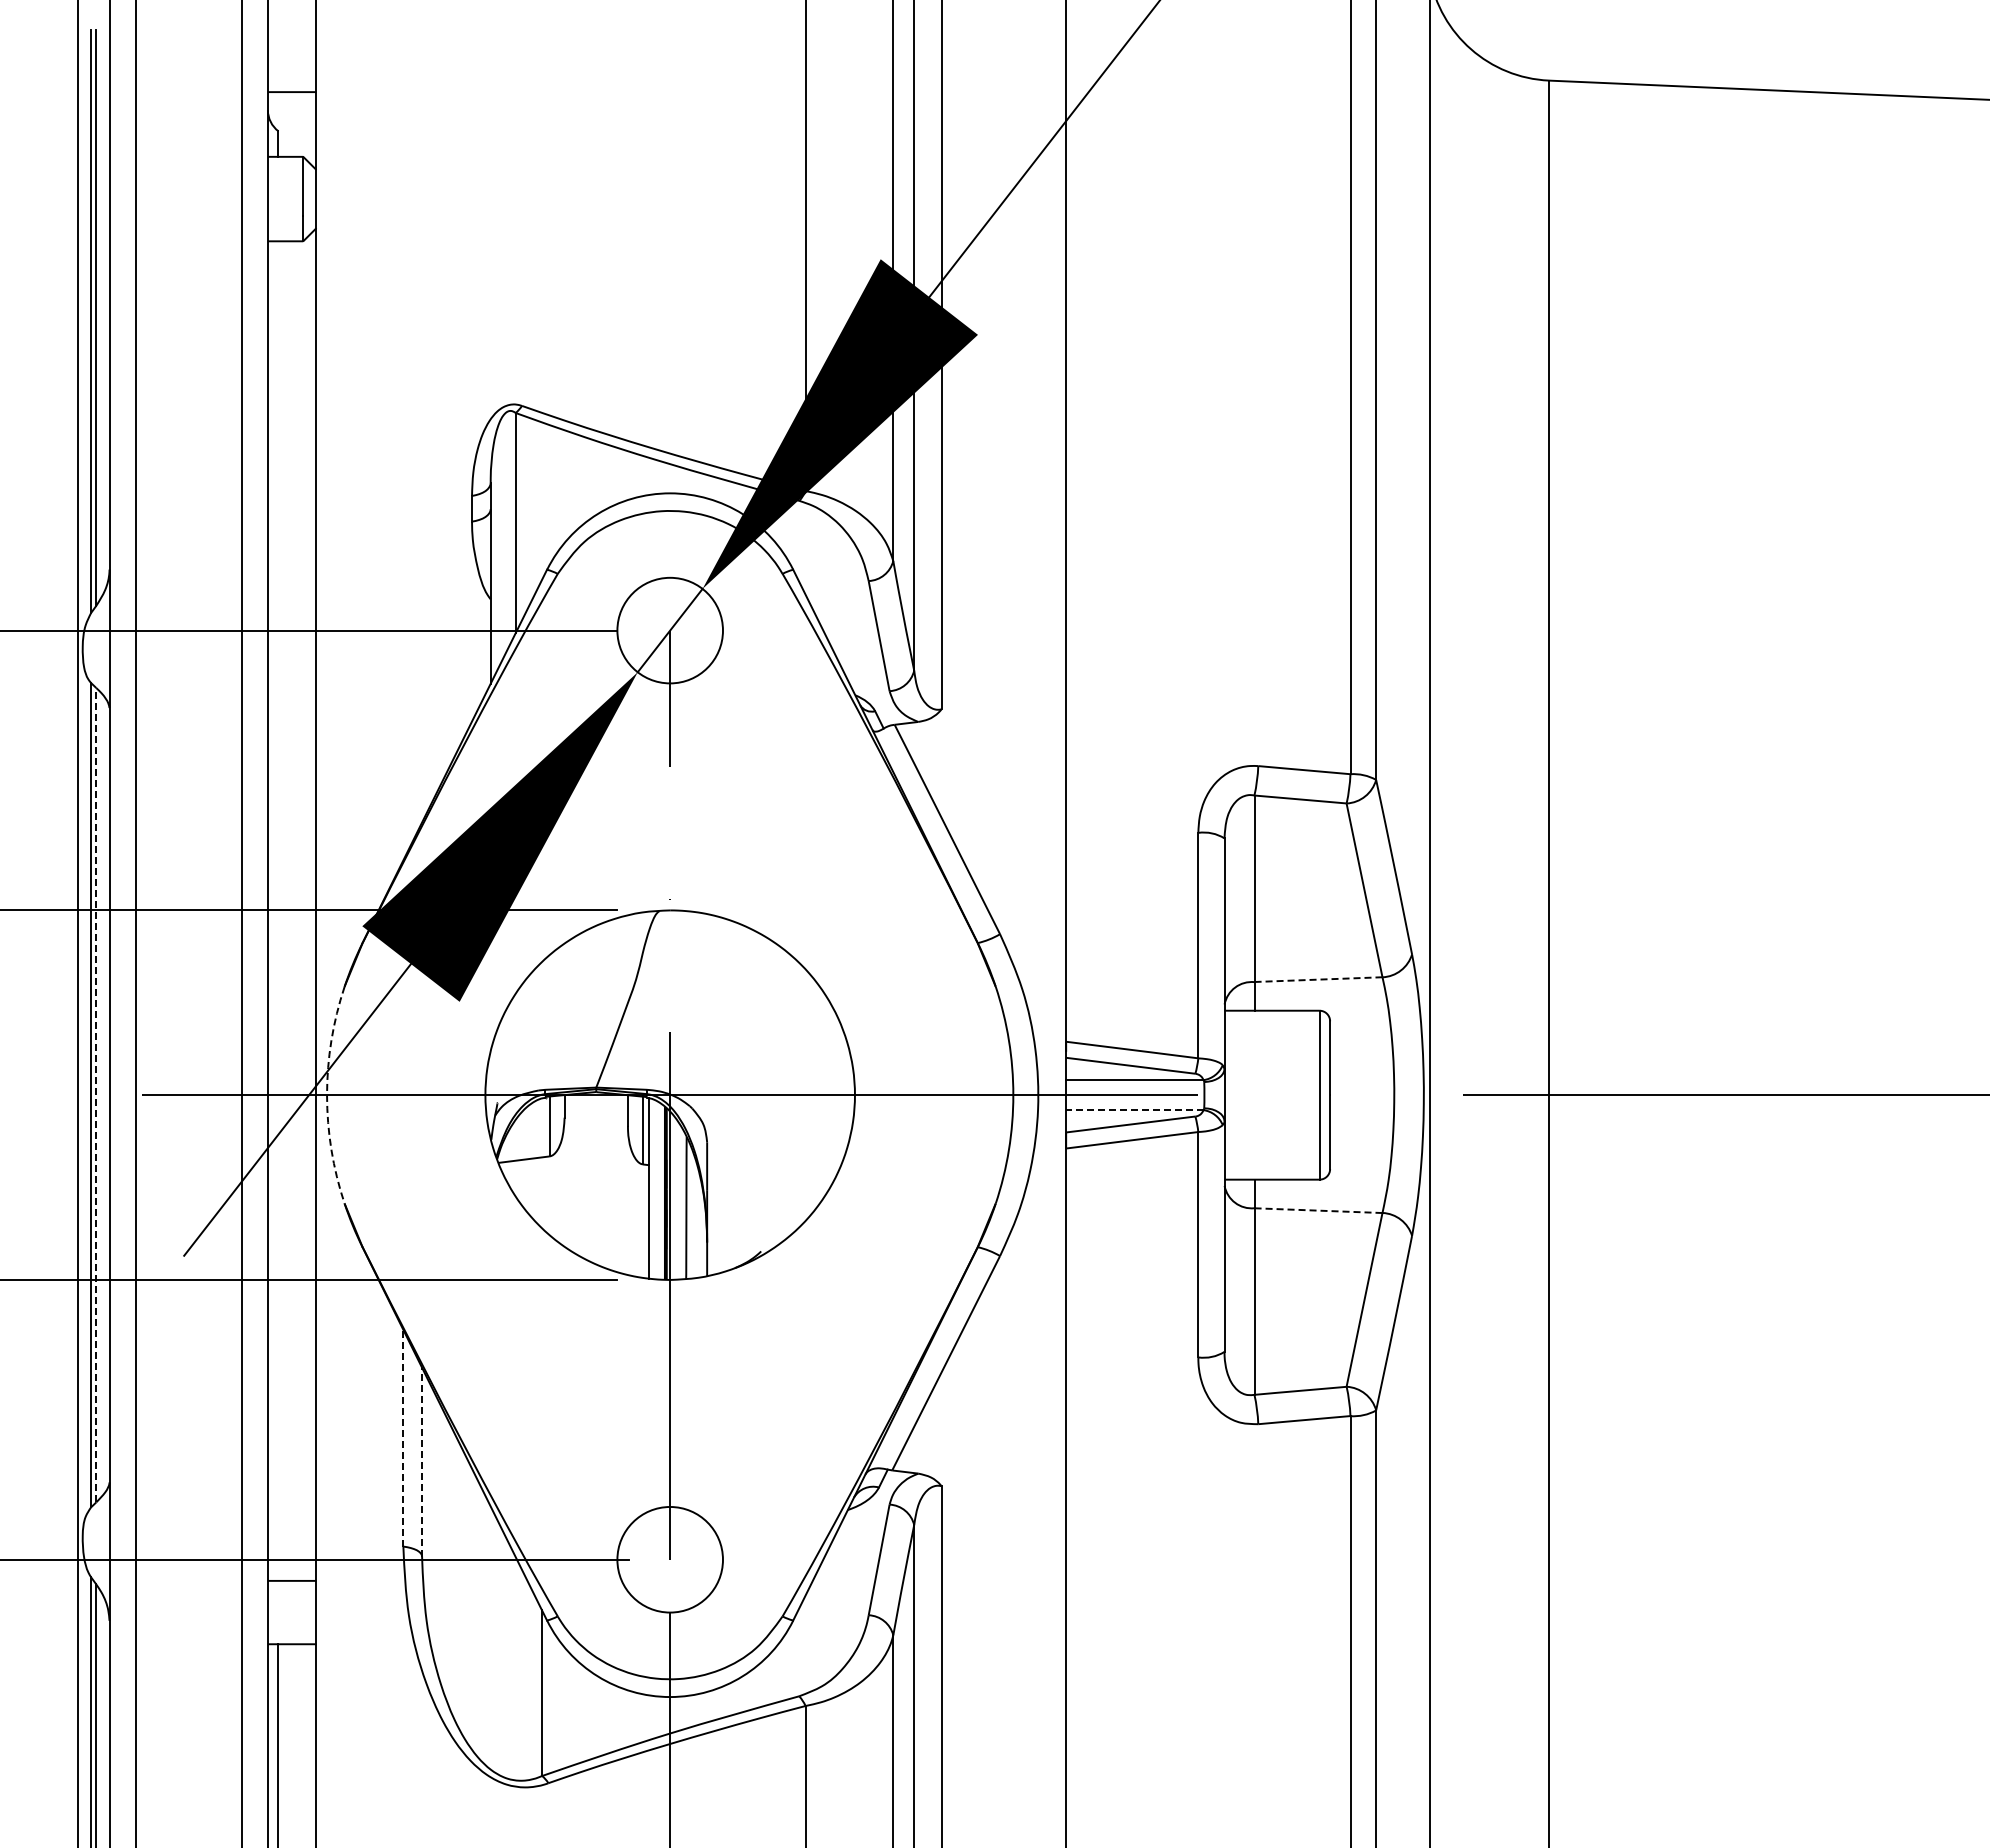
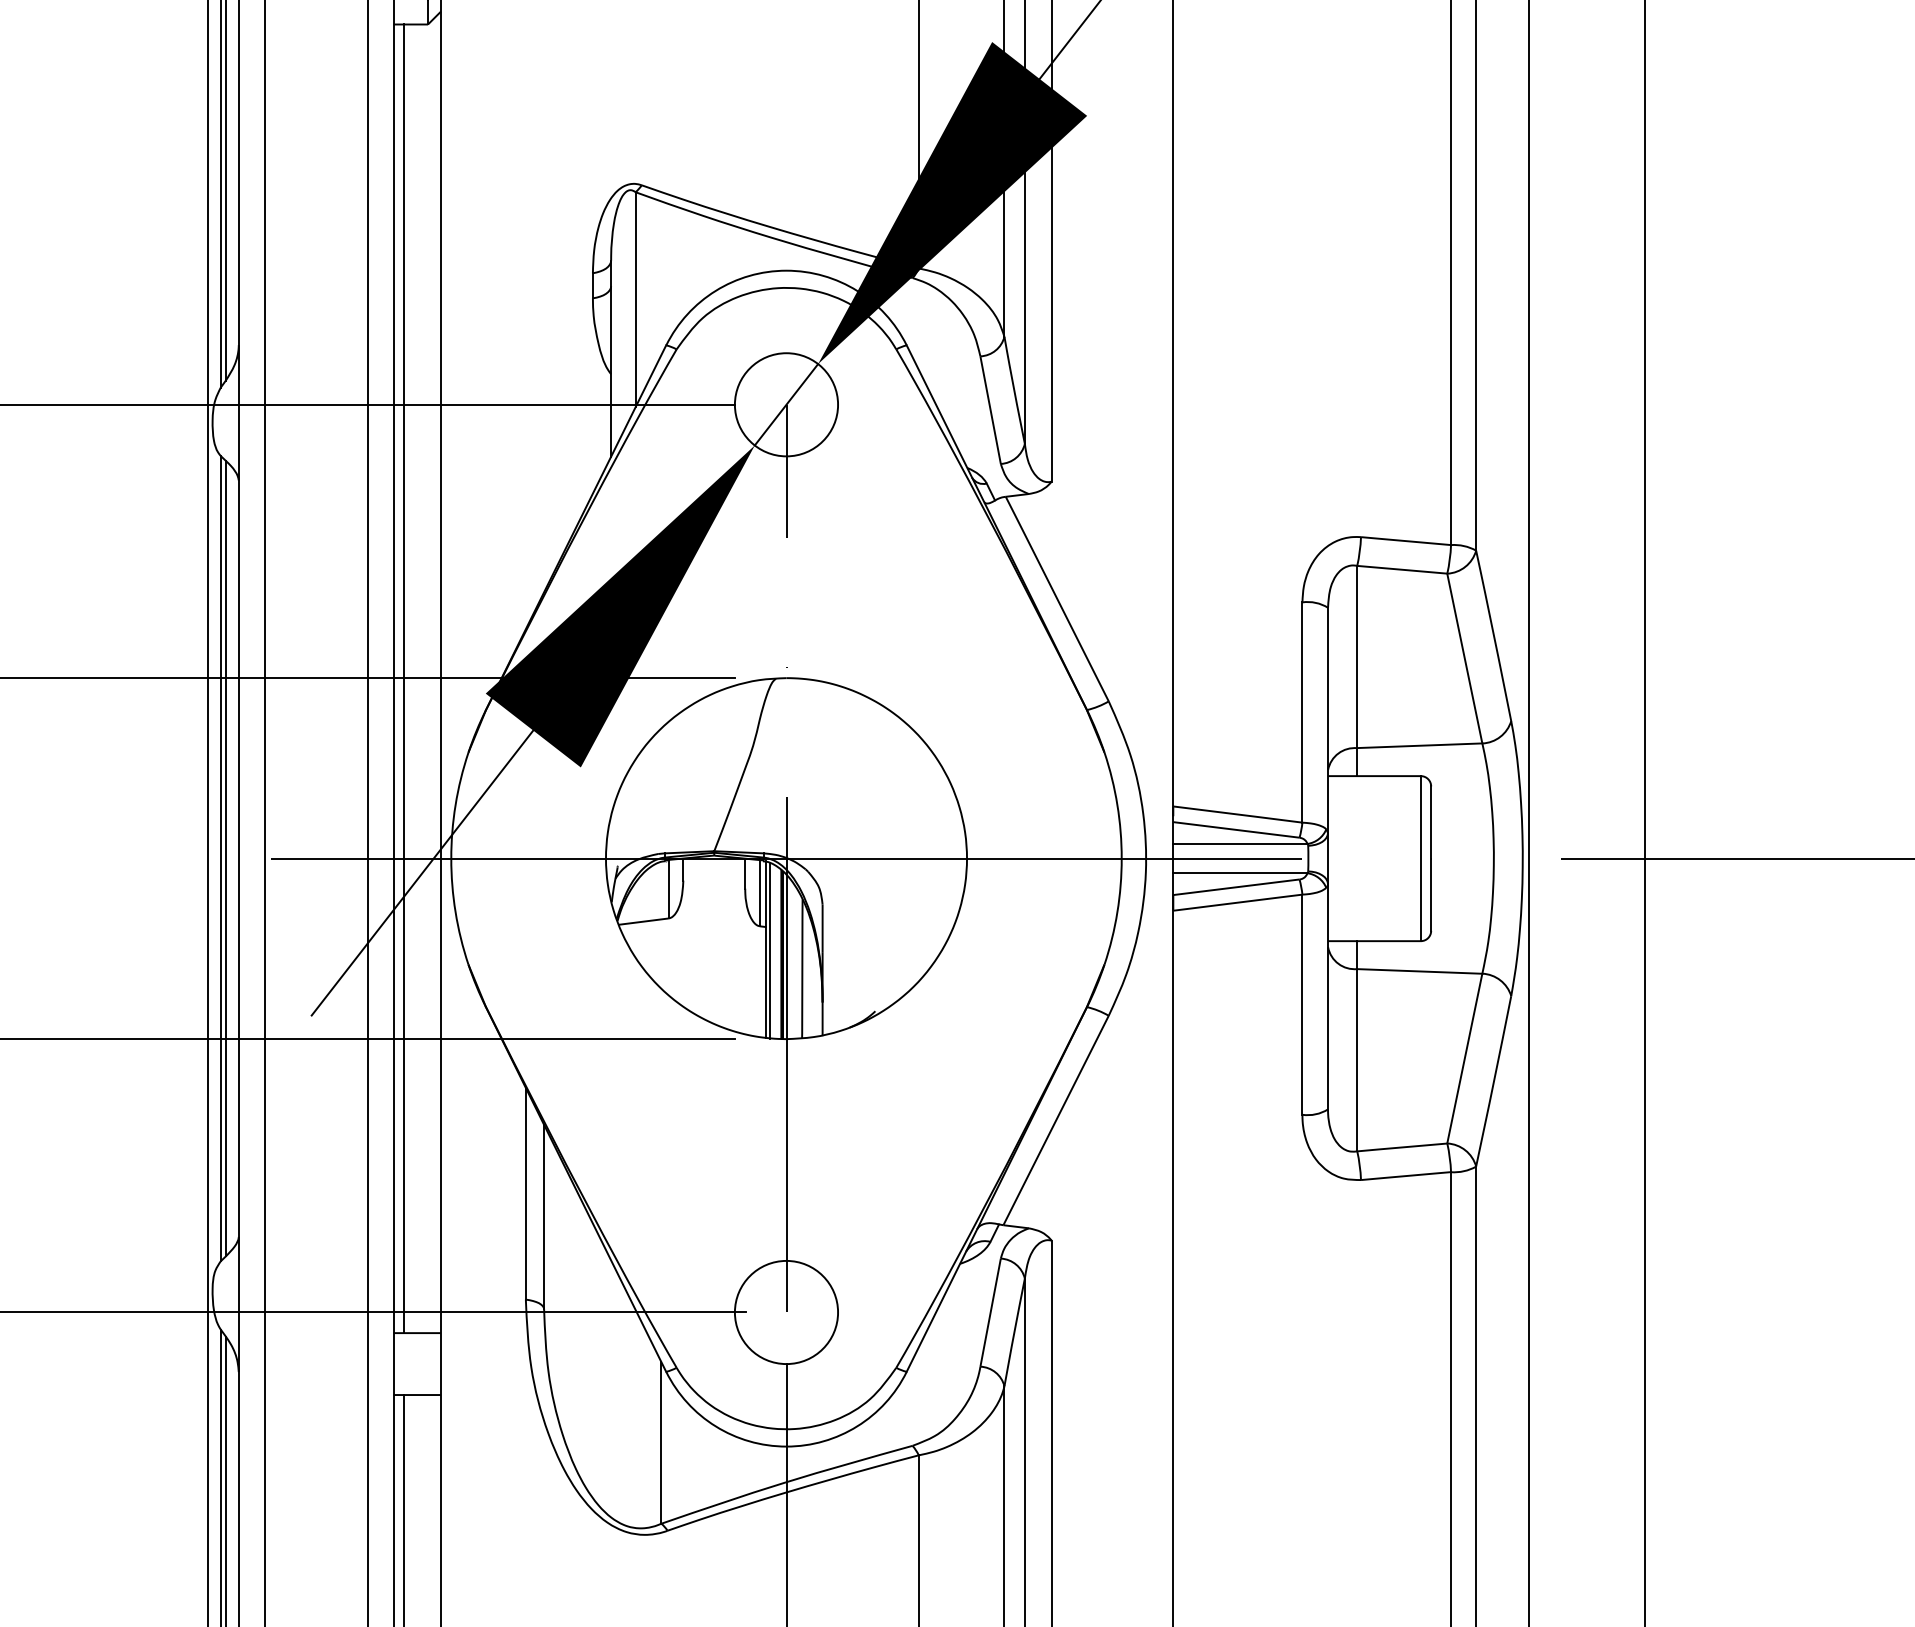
line: (278, 910) -> (403, 678), added
line: (1318, 979) -> (1419, 745), dashed -> solid
line: (96, 1094) -> (226, 857), dashed -> solid
arc: (327, 1095) -> (451, 858), dashed -> solid
line: (1134, 1110) -> (1240, 873), dashed -> solid
line: (652, 1189) -> (769, 950), added
line: (1318, 1210) -> (1419, 971), dashed -> solid
line: (403, 1437) -> (525, 1193), dashed -> solid
line: (422, 1461) -> (544, 1216), dashed -> solid

